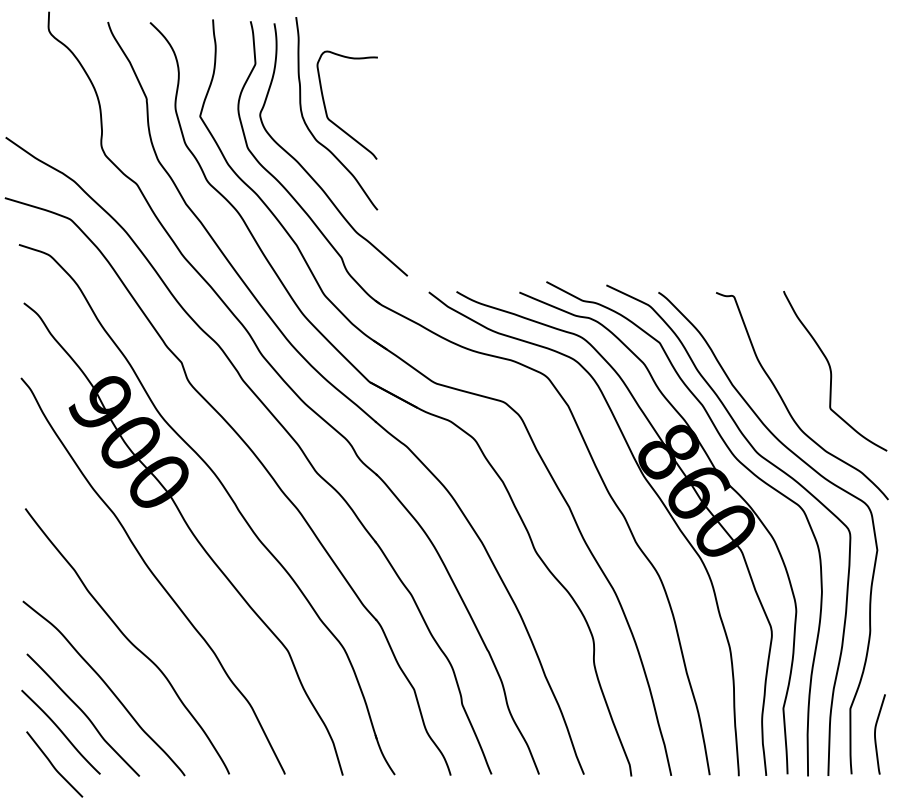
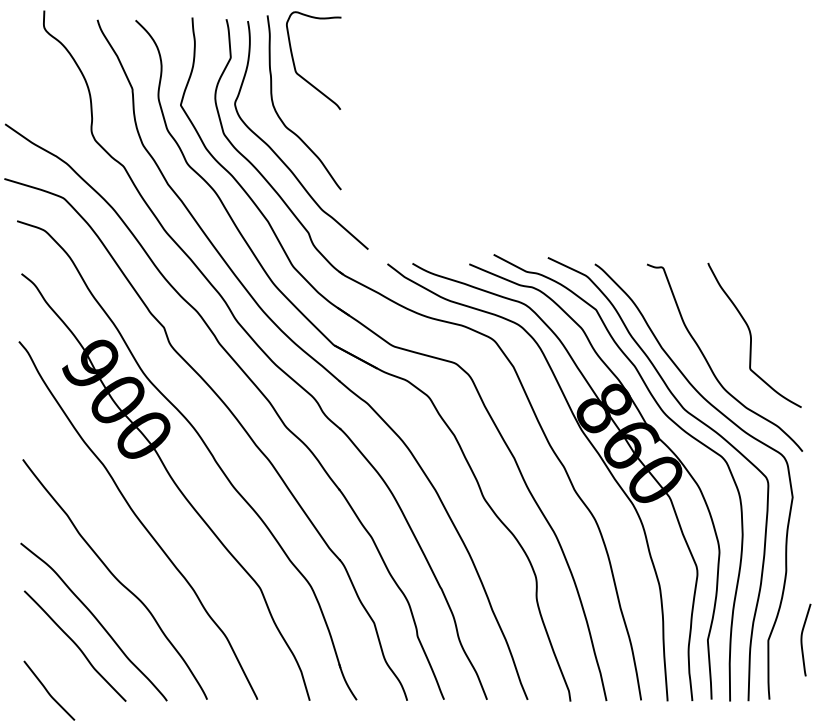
curve: (326, 108) -> (294, 63), moved
curve: (60, 731) -> (54, 660), removed
curve: (875, 734) -> (801, 640), moved

